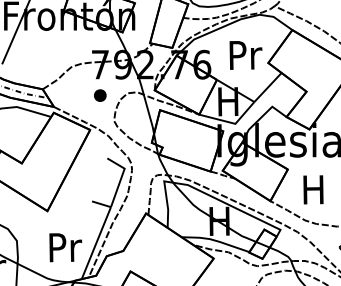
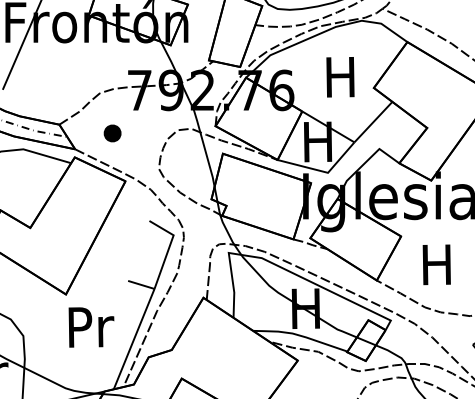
text: (245, 55) -> (342, 77), Pr -> H
part: (100, 95) -> (112, 133), moved
text: (65, 247) -> (91, 327), moved

